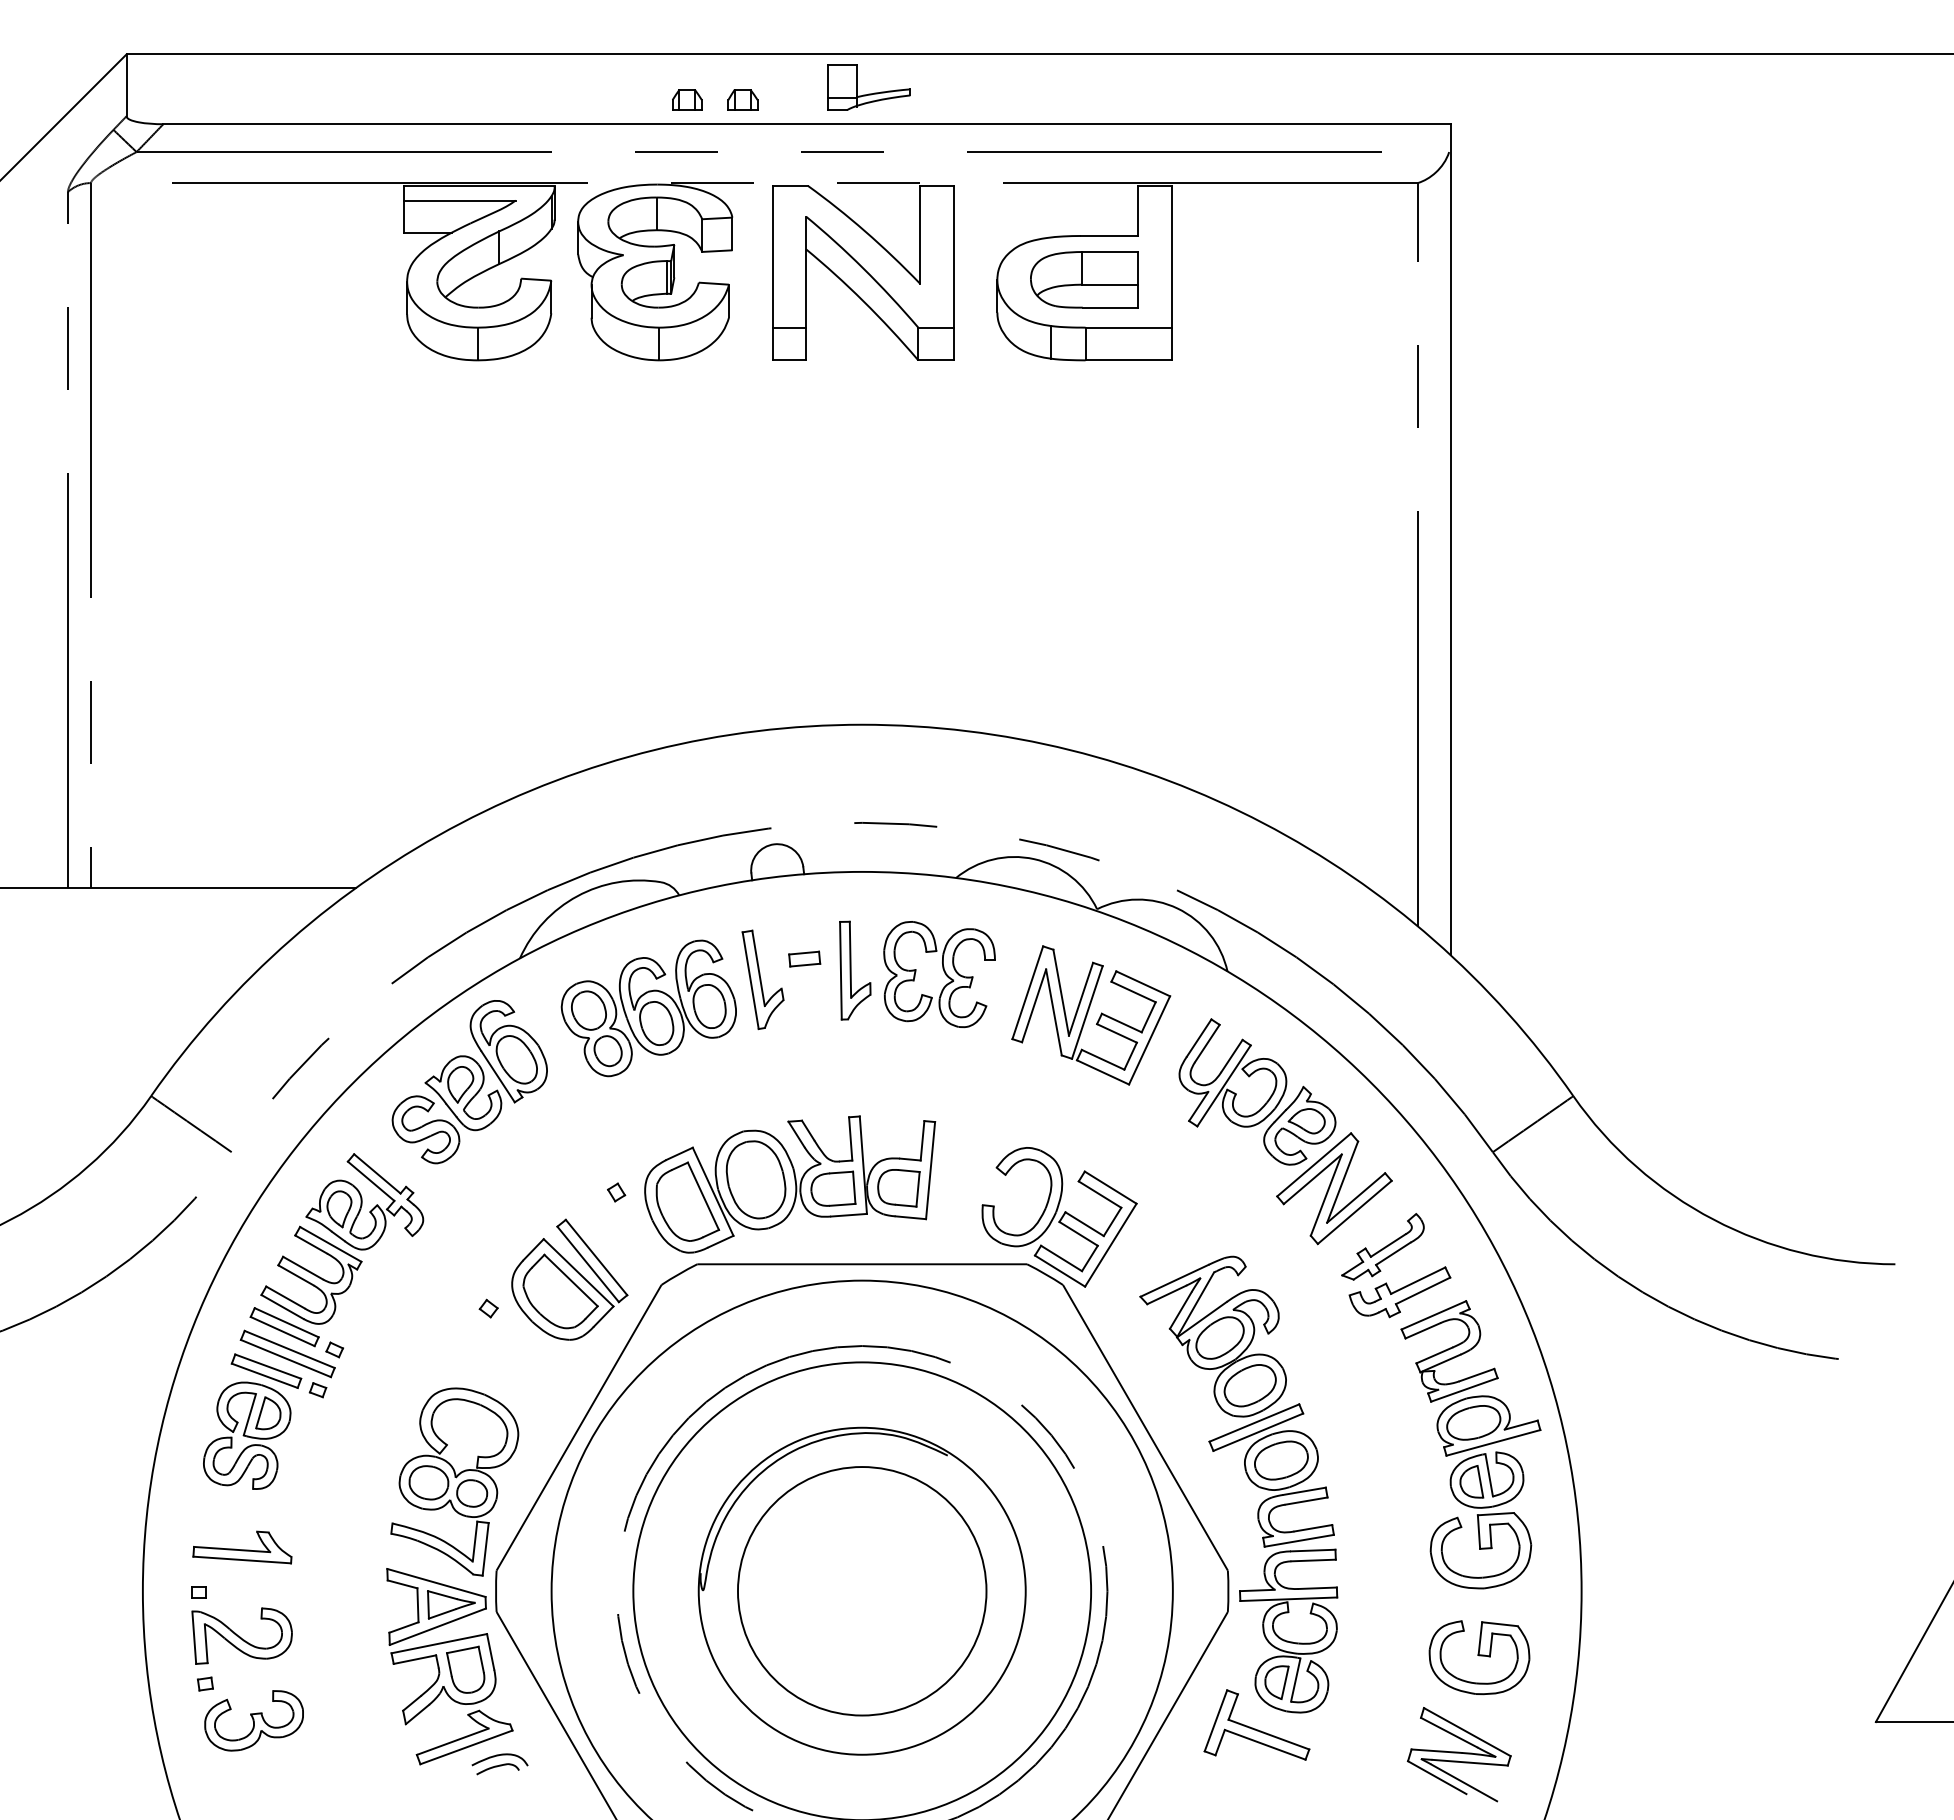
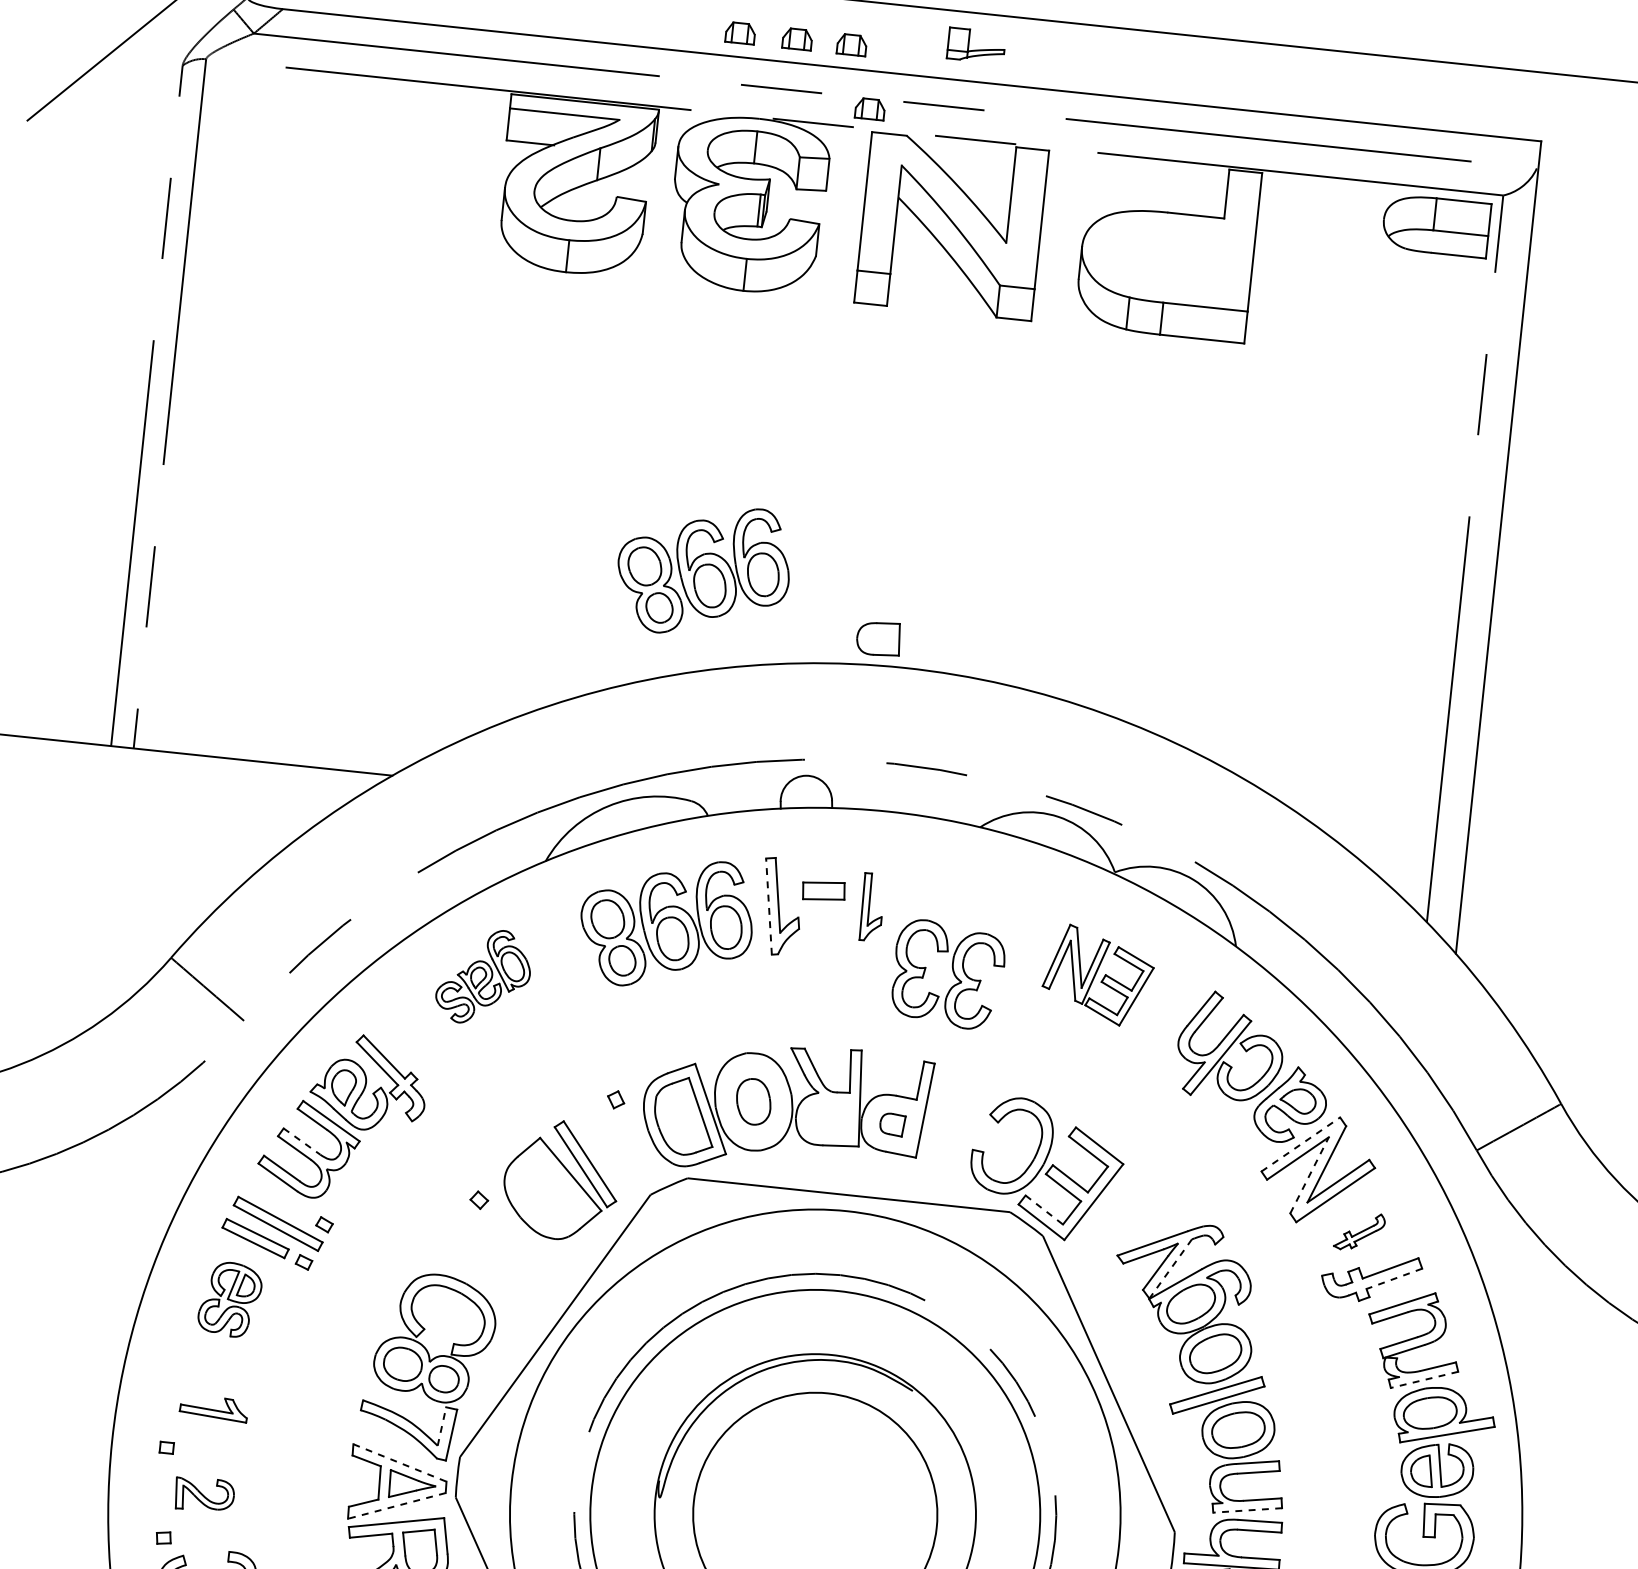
part: (868, 87) -> (975, 45), size x0.7
part: (628, 99) -> (740, 32), added
part: (768, 162) -> (870, 108), added
part: (1084, 279) -> (1436, 225), moved
part: (648, 647) -> (703, 570), added
part: (804, 958) -> (823, 890), size x1.4
part: (855, 970) -> (872, 907), size x0.7
part: (939, 974) -> (948, 974), moved
line: (750, 980) -> (768, 906), solid -> dashed
part: (1091, 1015) -> (1098, 975), size x0.7
part: (469, 1082) -> (483, 977), size x0.6
line: (1314, 1164) -> (1301, 1144), solid -> dashed
part: (755, 1179) -> (753, 1101), size x0.6
part: (833, 1188) -> (879, 638), moved
part: (898, 1188) -> (892, 1124), size x0.6
line: (1326, 1194) -> (1309, 1174), solid -> dashed
part: (1382, 1246) -> (1359, 1231), size x0.6
line: (1061, 1258) -> (1044, 1210), solid -> dashed
line: (303, 1268) -> (302, 1141), solid -> dashed
part: (560, 1291) -> (551, 1190), removed
line: (1422, 1291) -> (1393, 1279), solid -> dashed
line: (1195, 1305) -> (1170, 1269), solid -> dashed
part: (284, 1327) -> (277, 1197), removed
line: (1463, 1390) -> (1423, 1380), solid -> dashed
part: (247, 1435) -> (230, 1299), size x0.7
line: (1298, 1540) -> (1246, 1510), solid -> dashed
line: (475, 1541) -> (442, 1426), solid -> dashed
part: (242, 1547) -> (214, 1408), size x0.7
line: (436, 1583) -> (399, 1463), solid -> dashed
line: (437, 1626) -> (396, 1505), solid -> dashed
part: (241, 1635) -> (204, 1494), size x0.6

